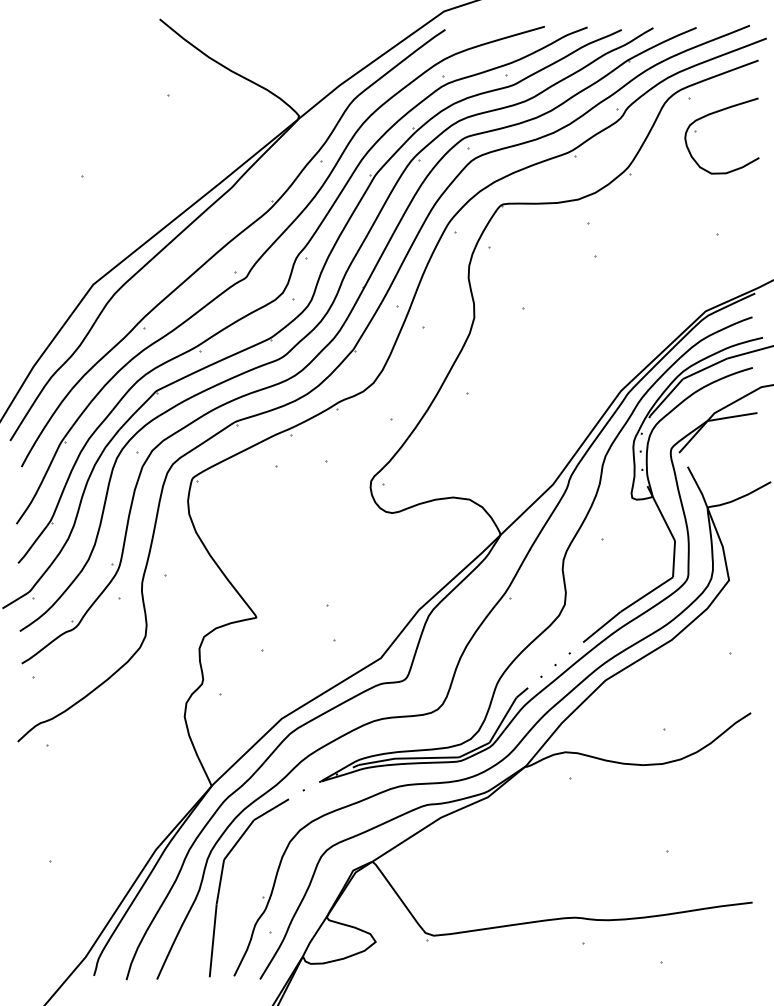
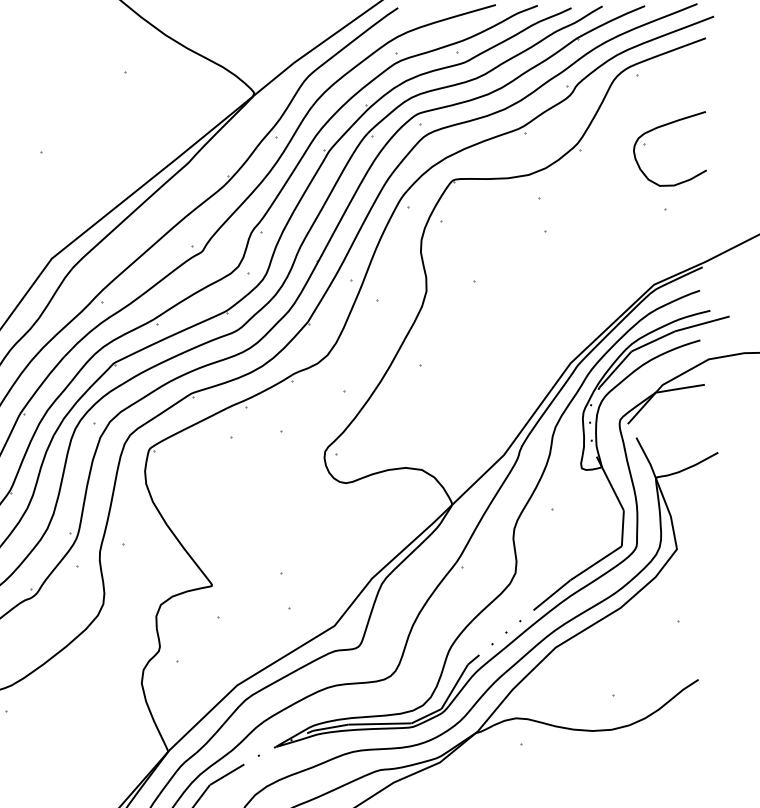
part: (715, 113) -> (663, 126), moved

